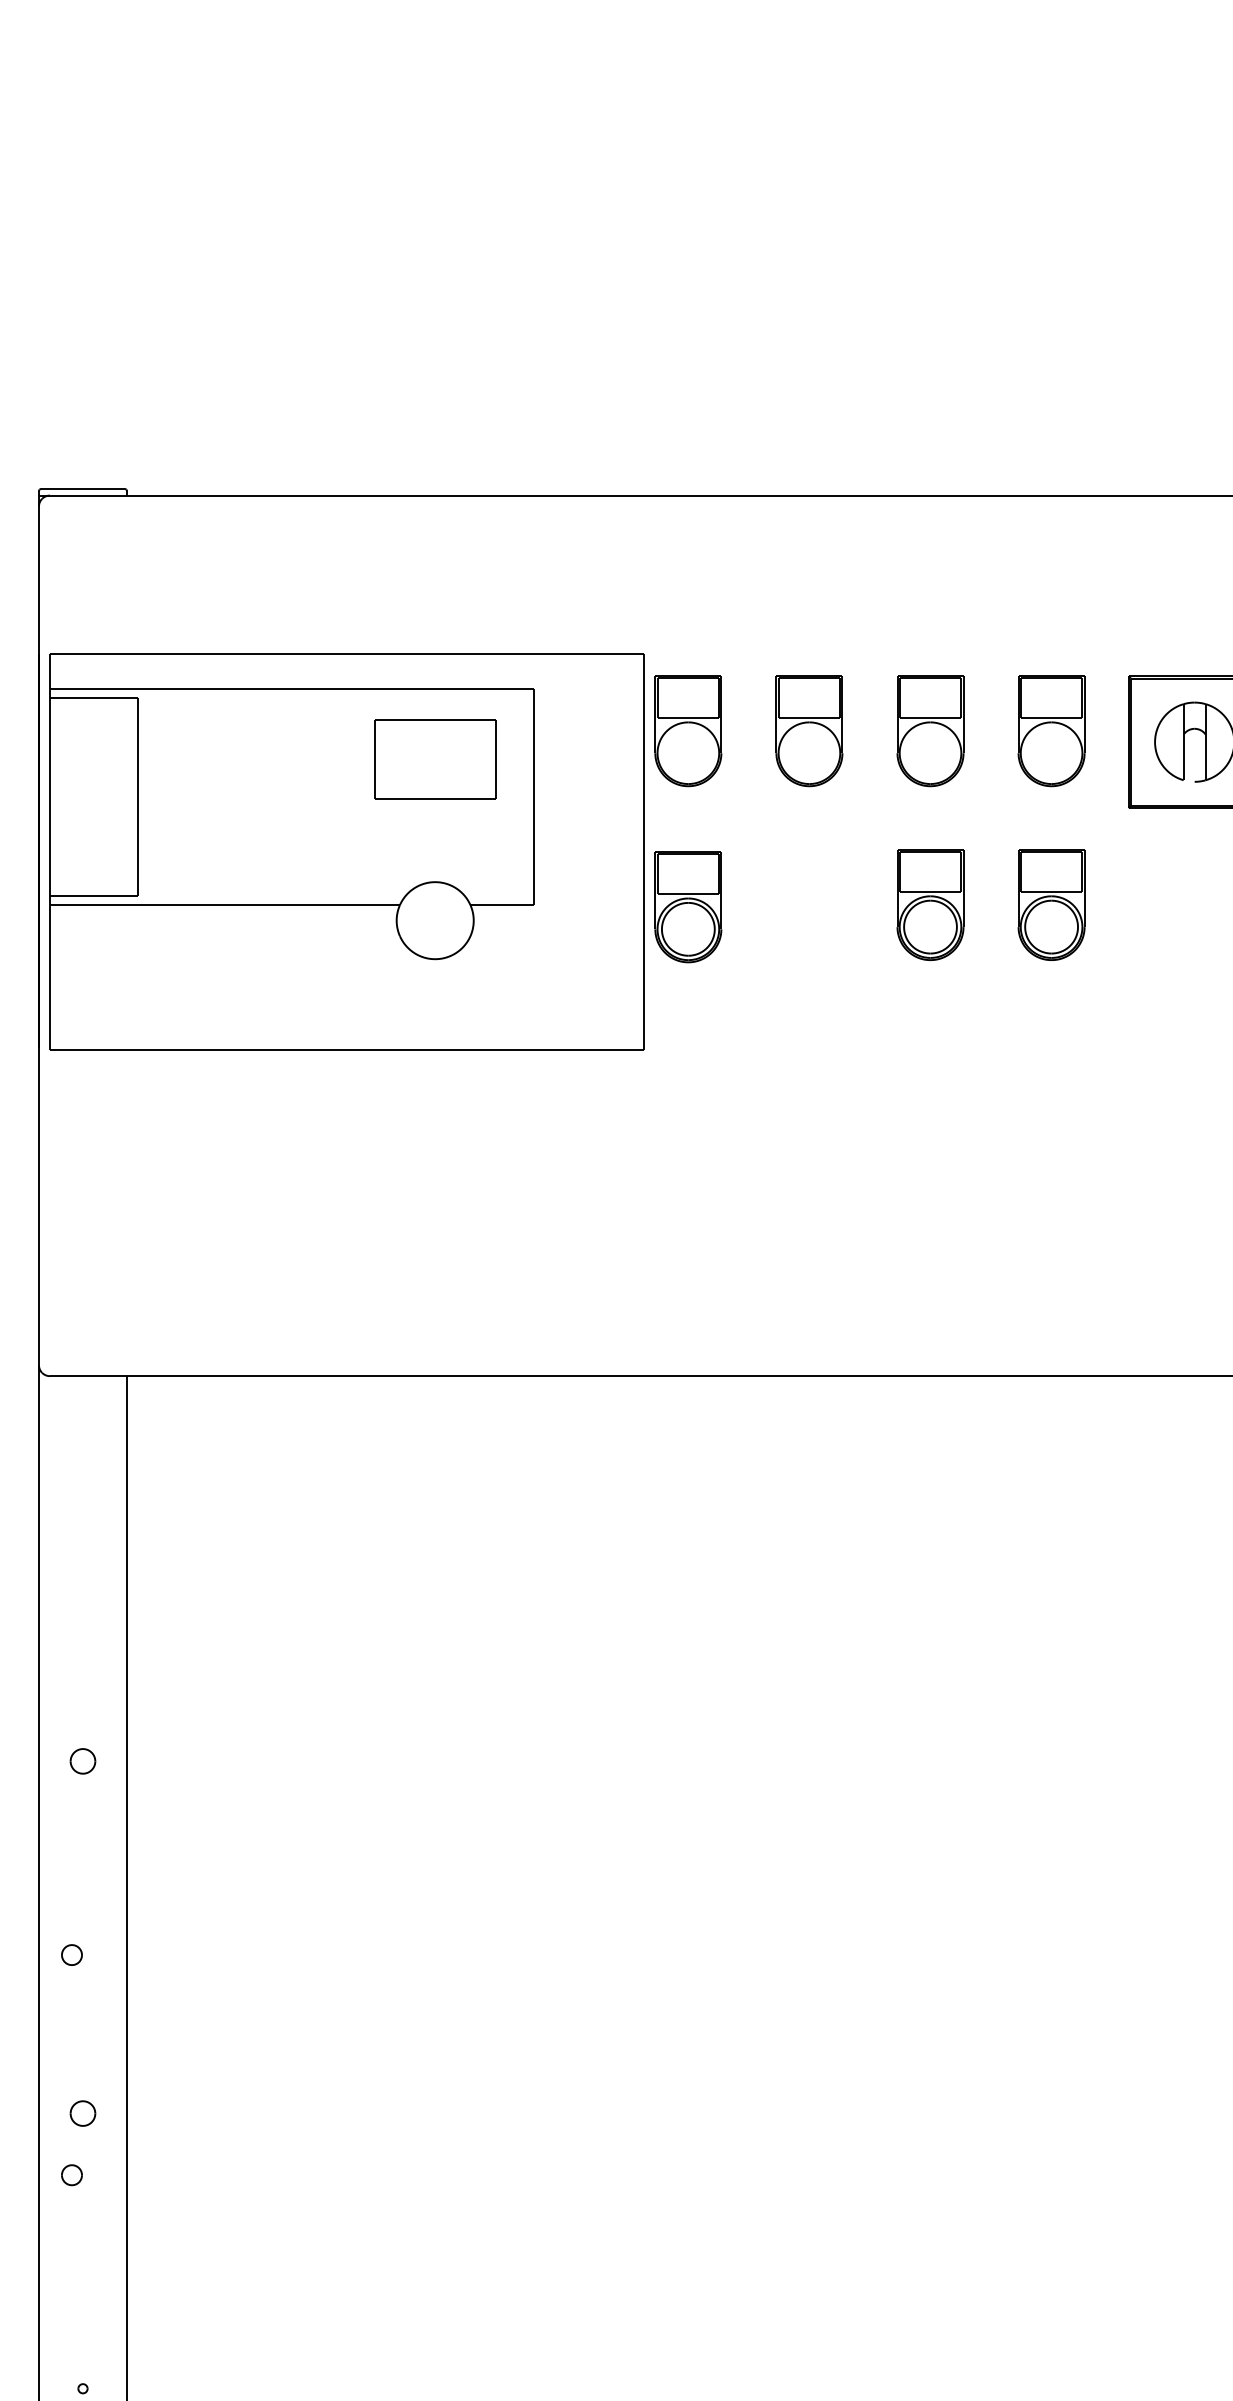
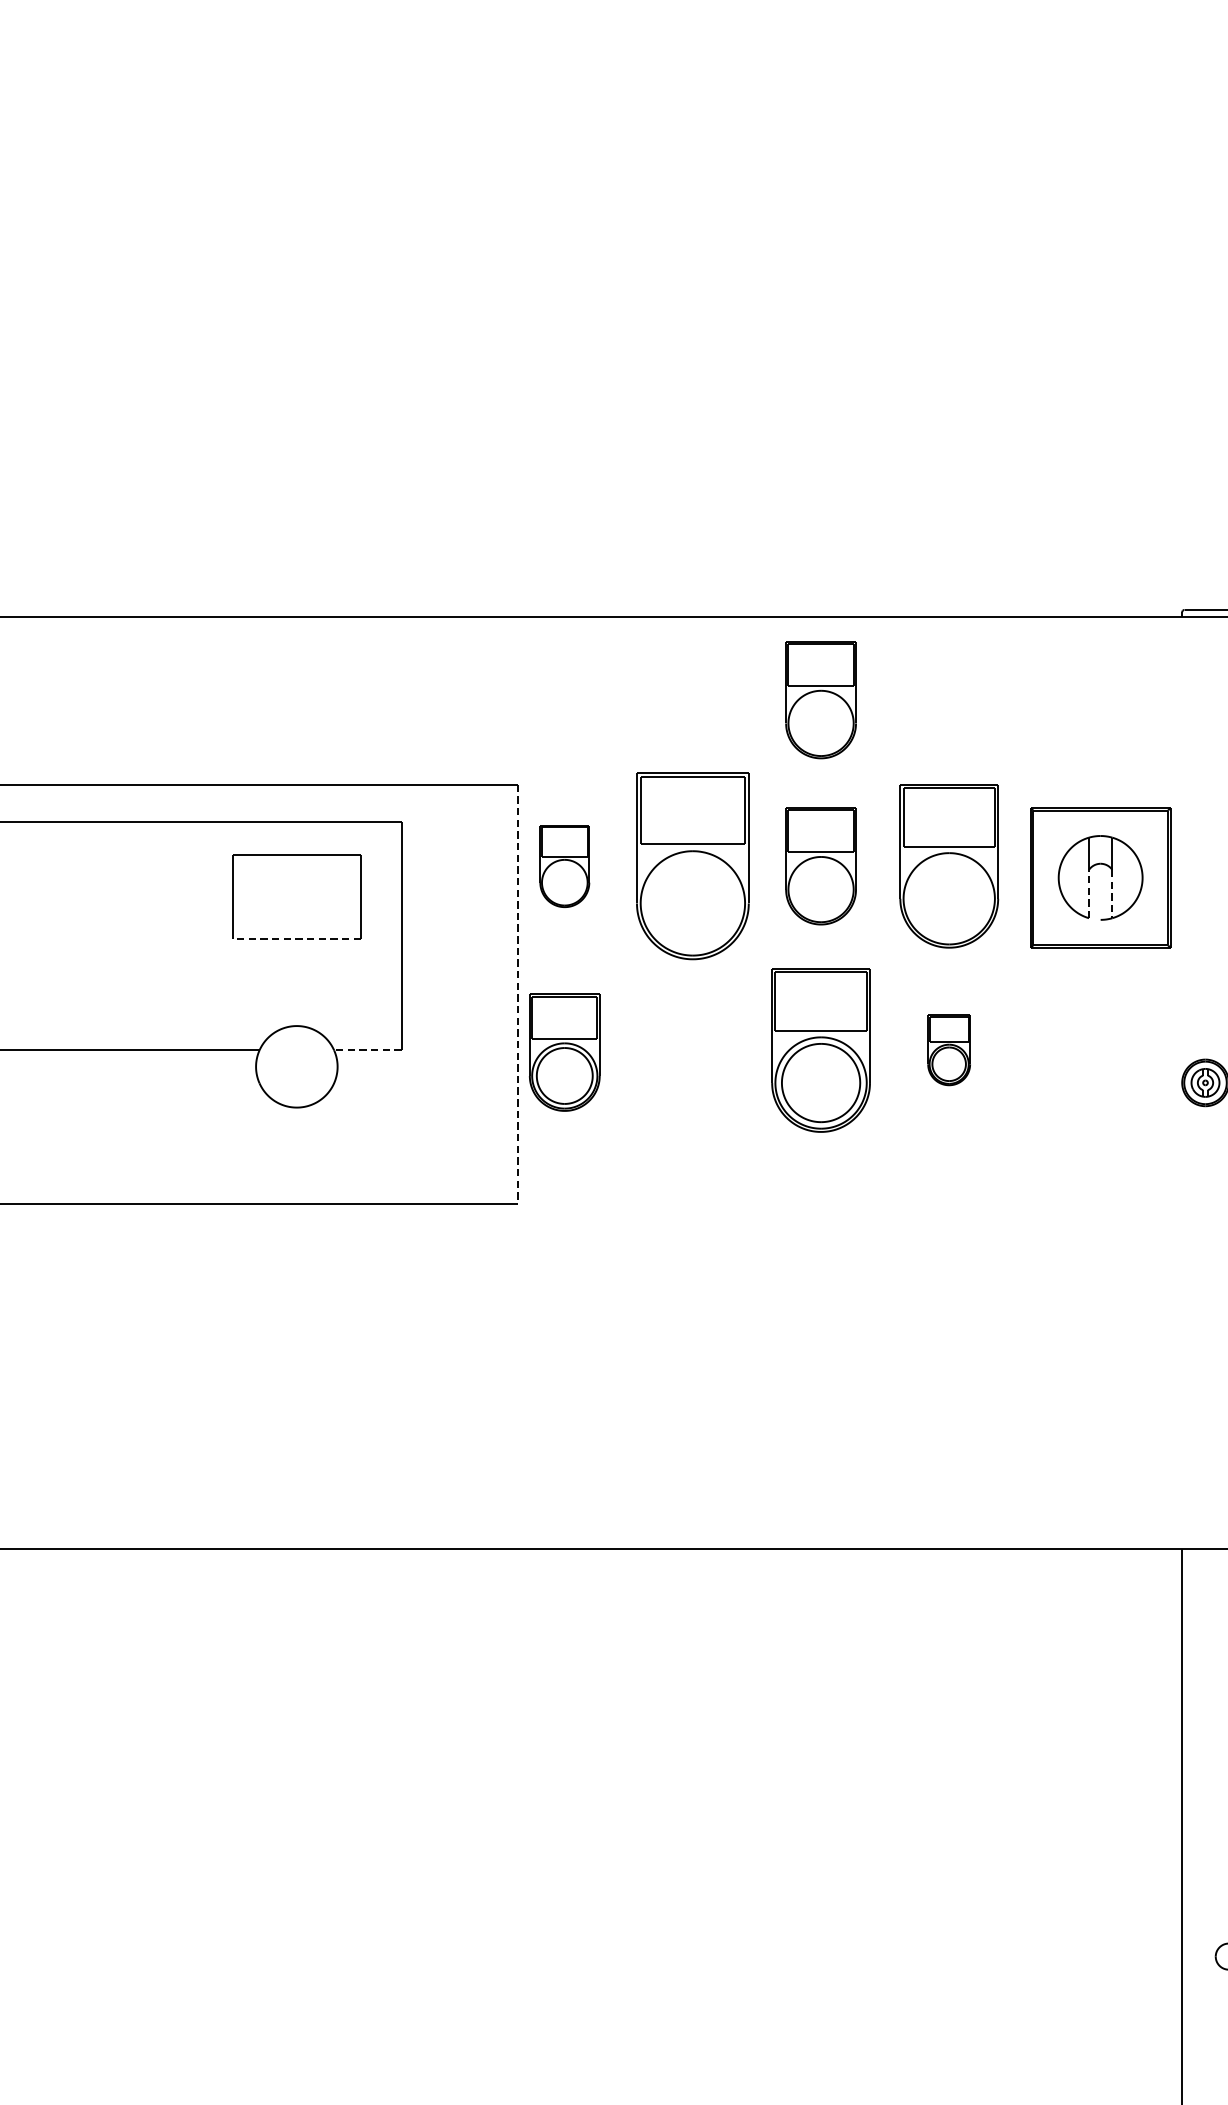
part: (930, 574) -> (821, 700), added
part: (688, 731) -> (564, 866), size x0.7
part: (809, 731) -> (692, 866), size x1.6
part: (1051, 731) -> (949, 866), size x1.4
line: (1183, 757) -> (1088, 894), solid -> dashed
line: (1205, 757) -> (1112, 894), solid -> dashed
line: (435, 799) -> (297, 938), solid -> dashed
line: (644, 852) -> (518, 994), solid -> dashed
part: (930, 904) -> (821, 1049), size x1.4
part: (1051, 904) -> (949, 1049), size x0.6
line: (502, 905) -> (368, 1050), solid -> dashed

